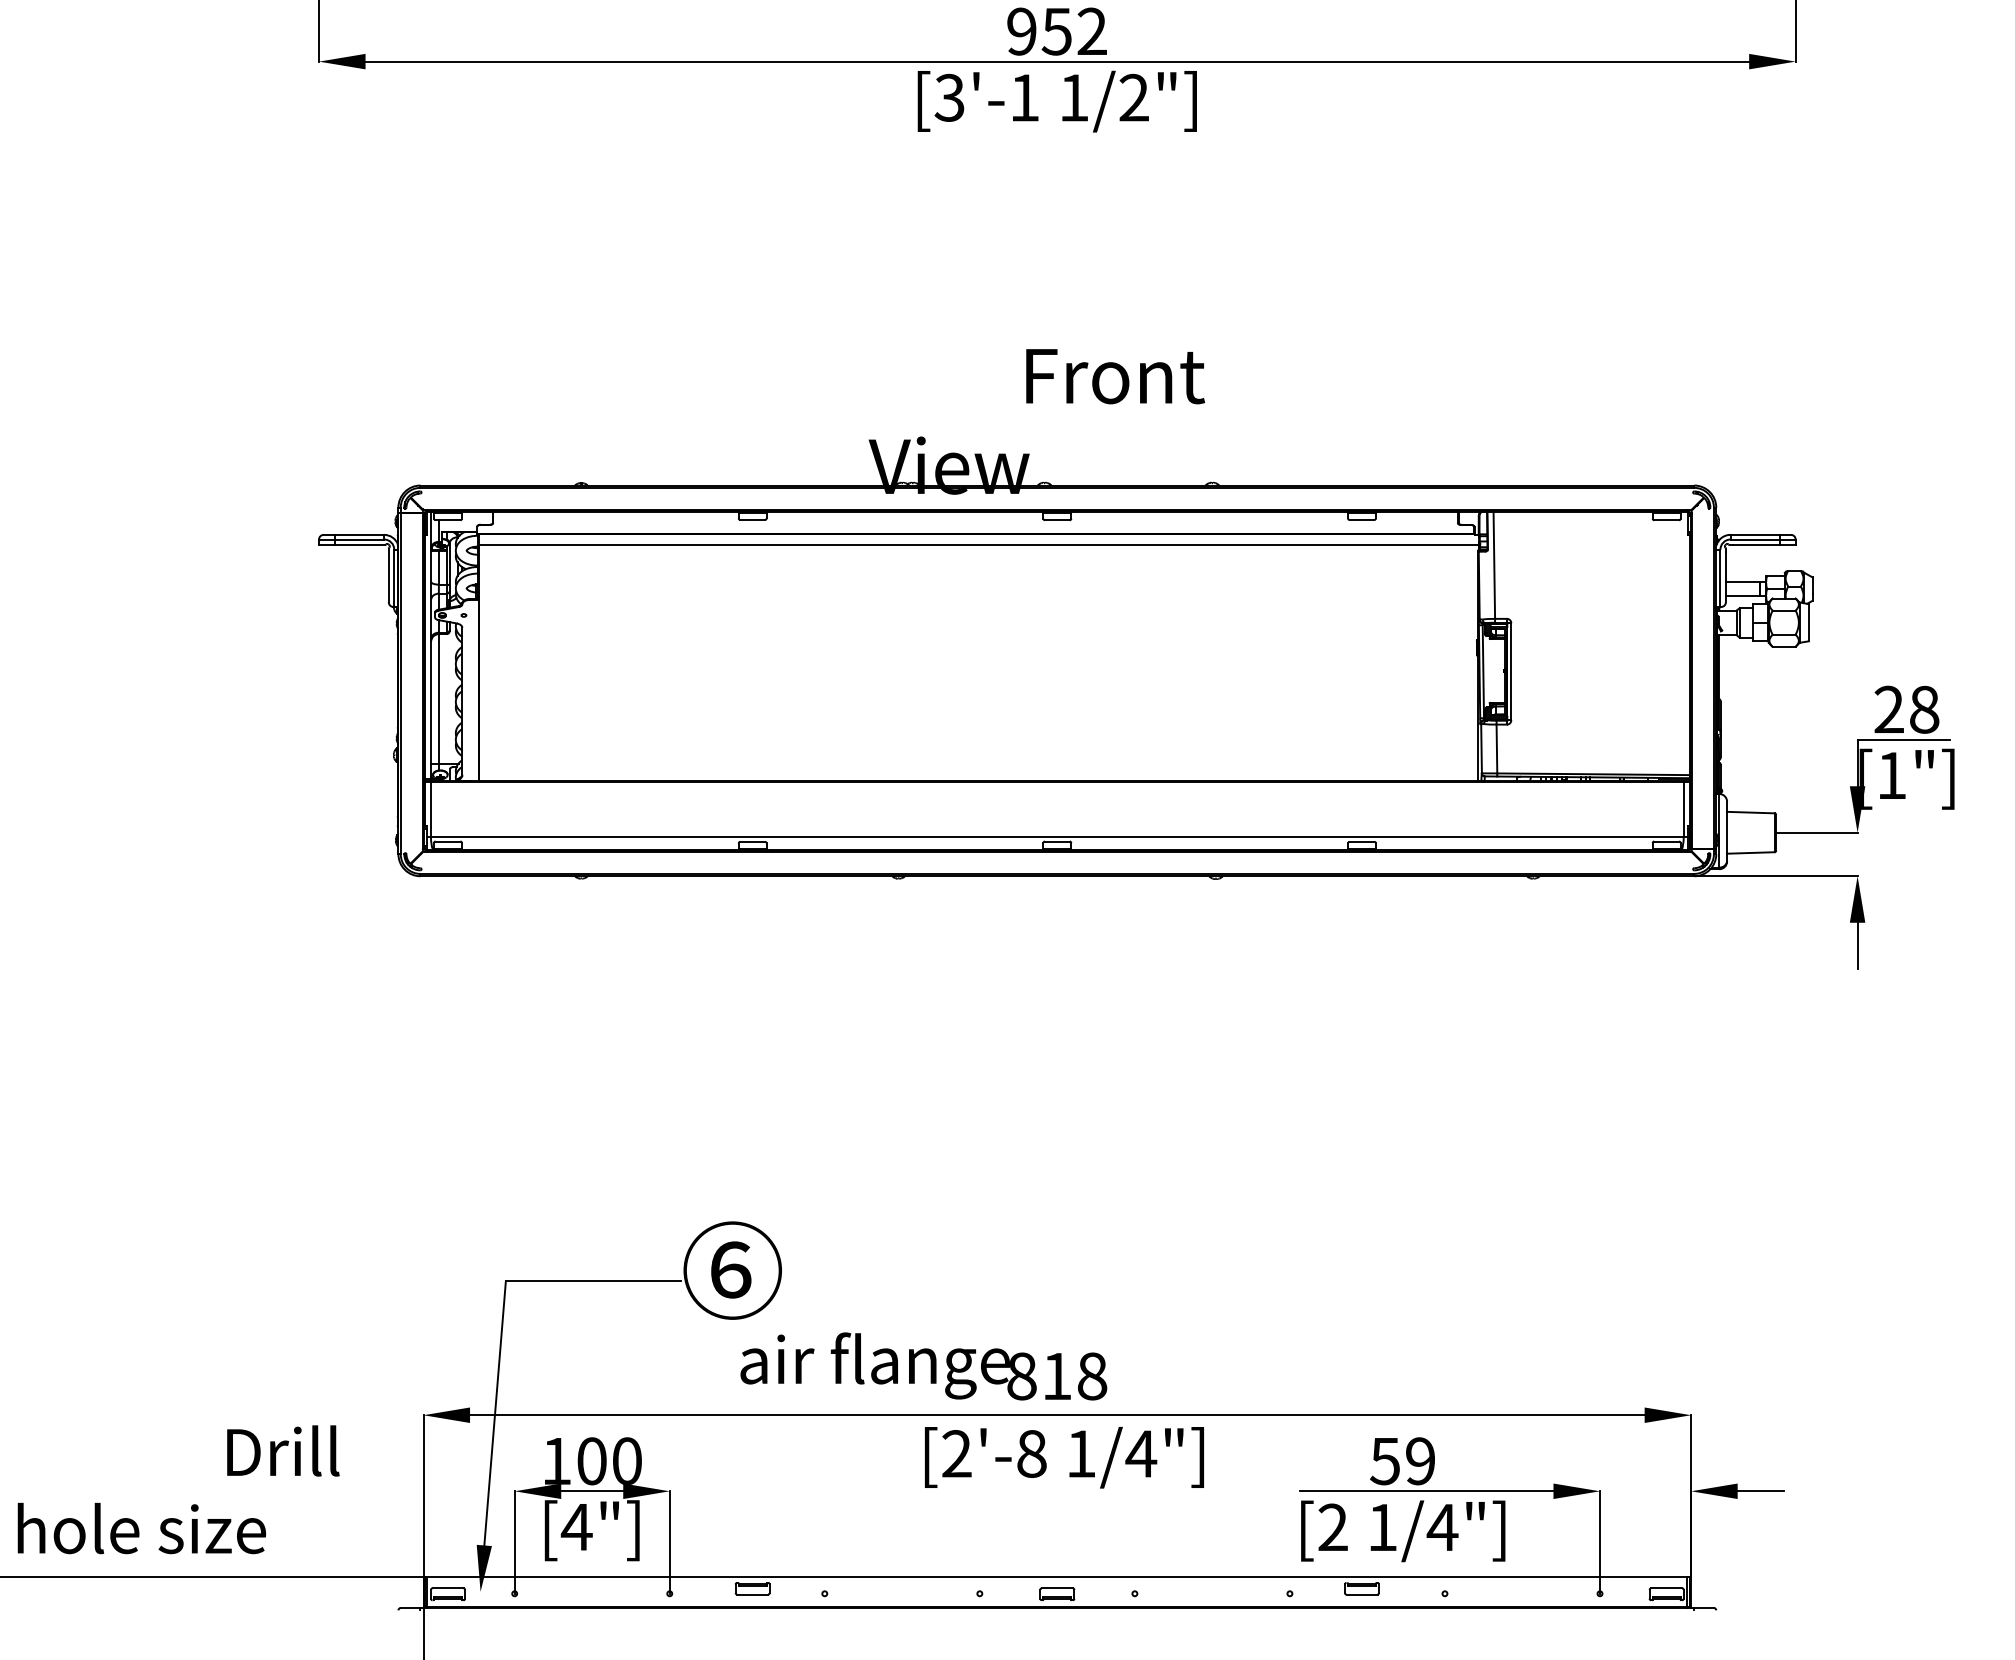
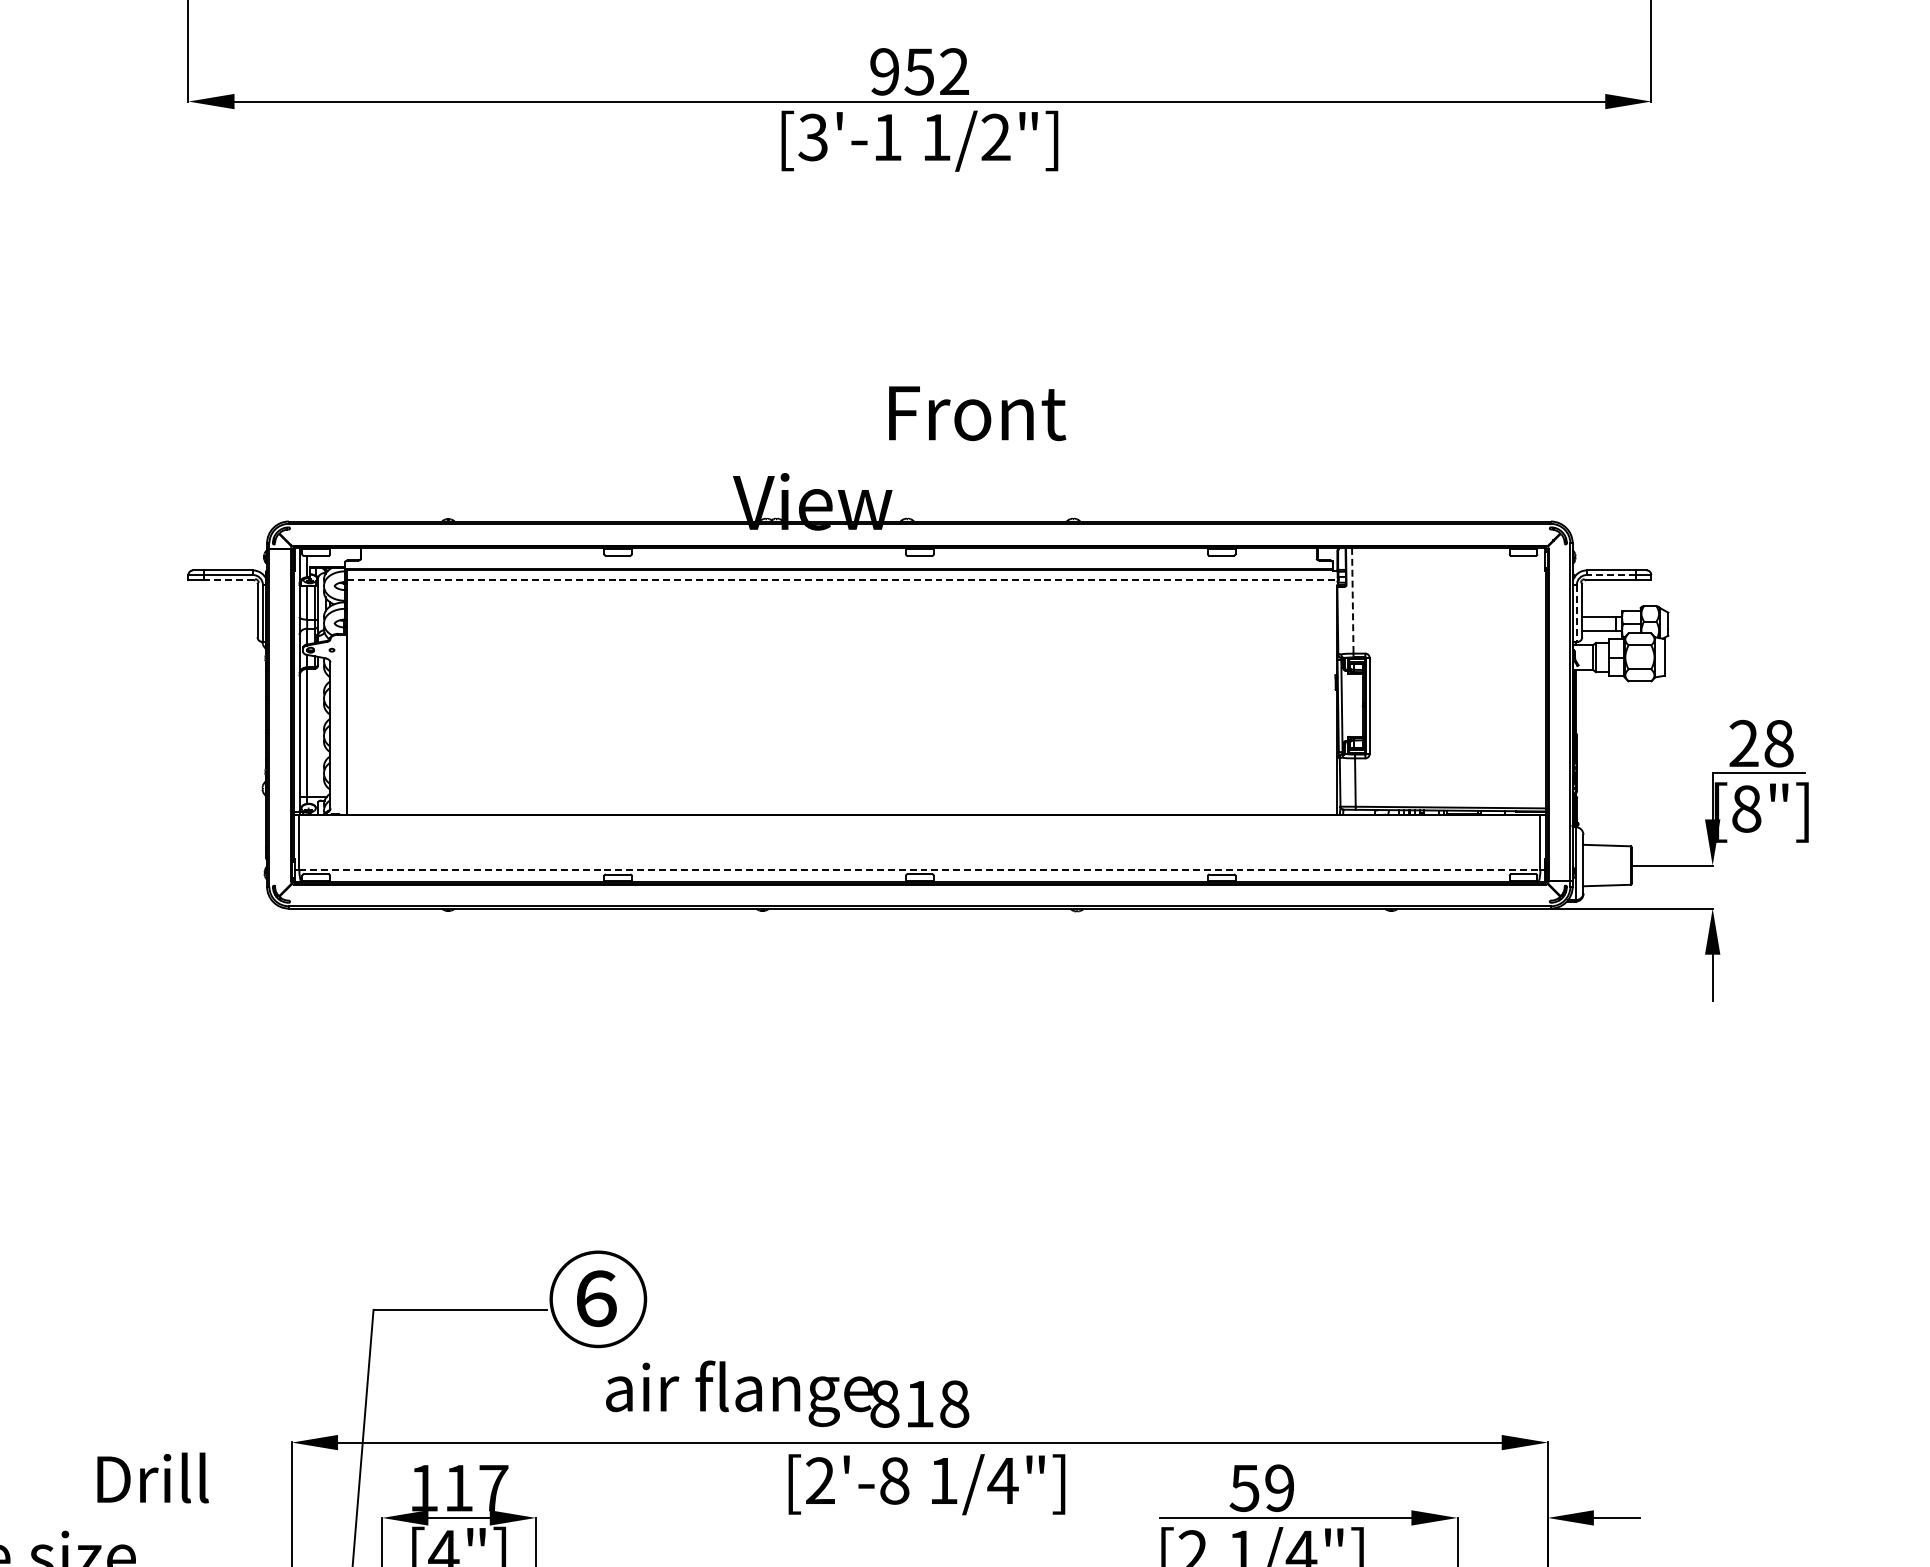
line: (1755, 539) -> (1611, 574), solid -> dashed
line: (359, 544) -> (228, 579), solid -> dashed
line: (979, 544) -> (842, 579), solid -> dashed
line: (1494, 566) -> (1352, 601), solid -> dashed
line: (1720, 578) -> (1576, 613), solid -> dashed
text: (1891, 775) -> (1746, 808), [1"] -> [8"]
line: (1057, 837) -> (920, 870), solid -> dashed
text: (609, 1461) -> (476, 1488), 100 -> 117

